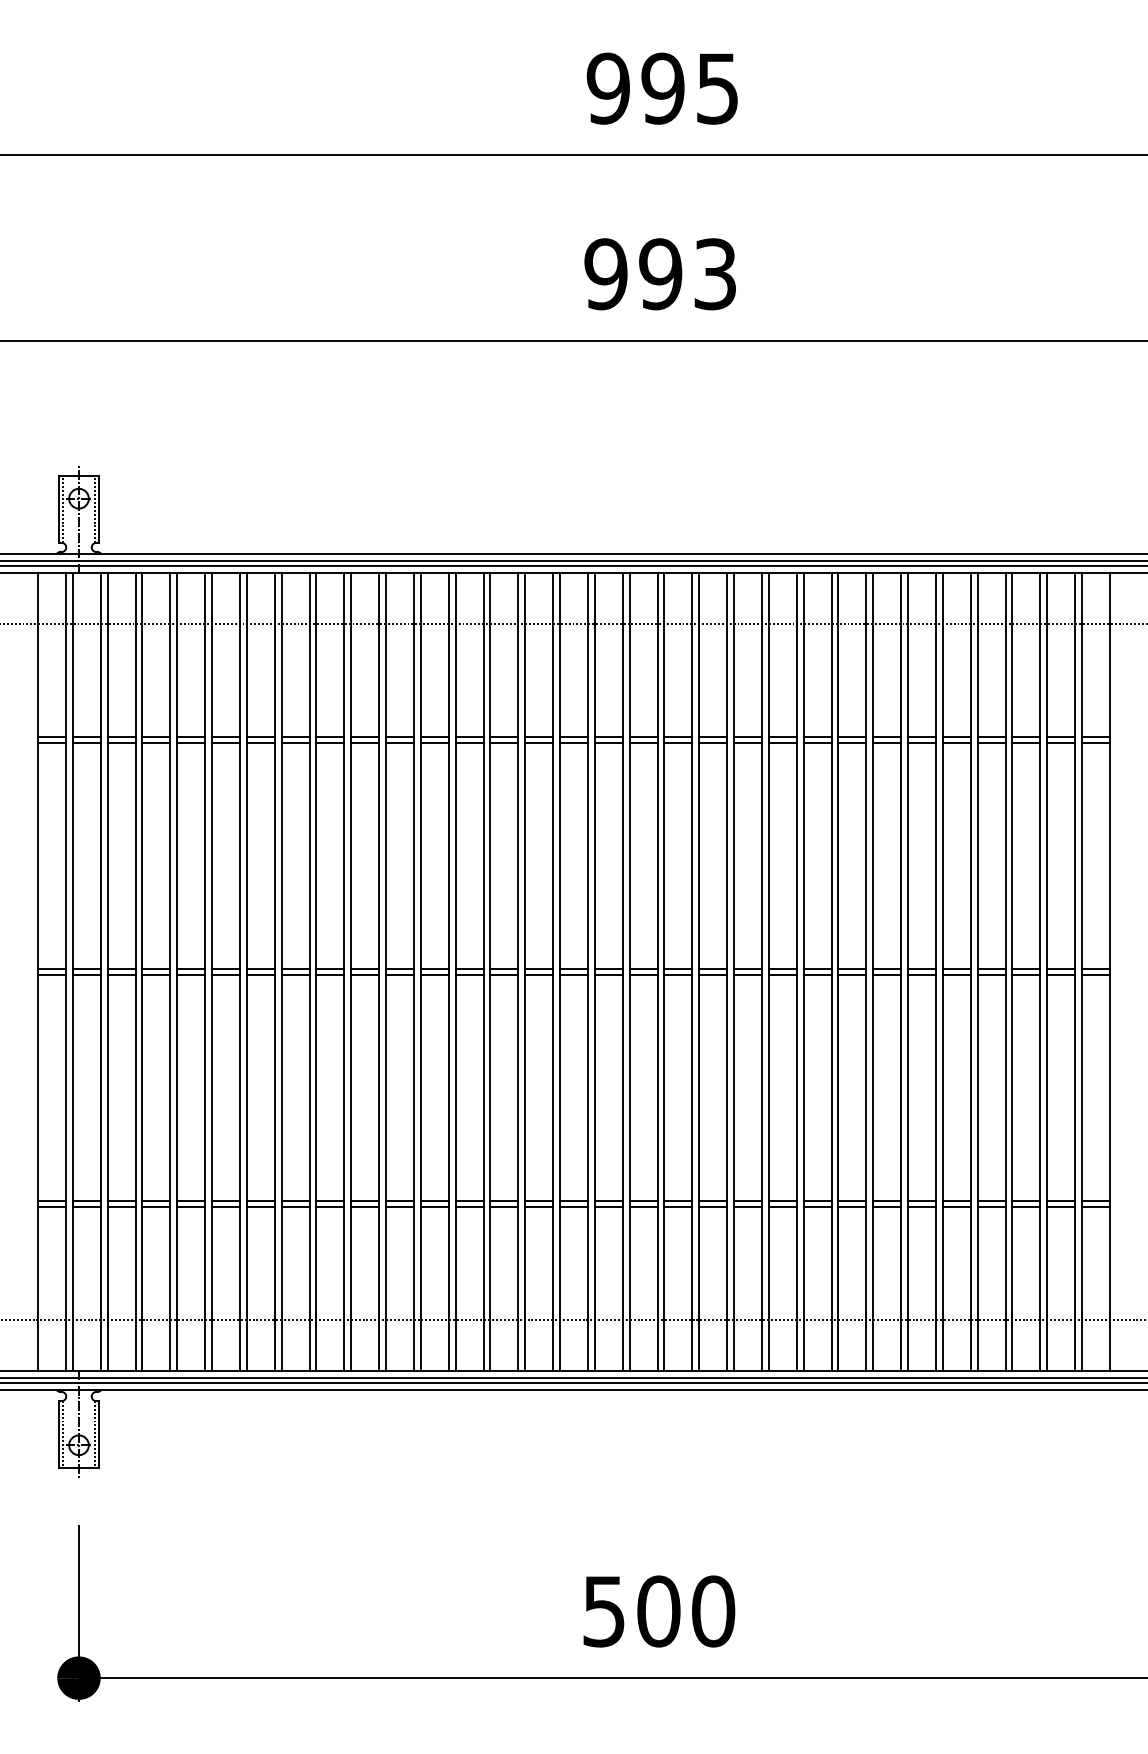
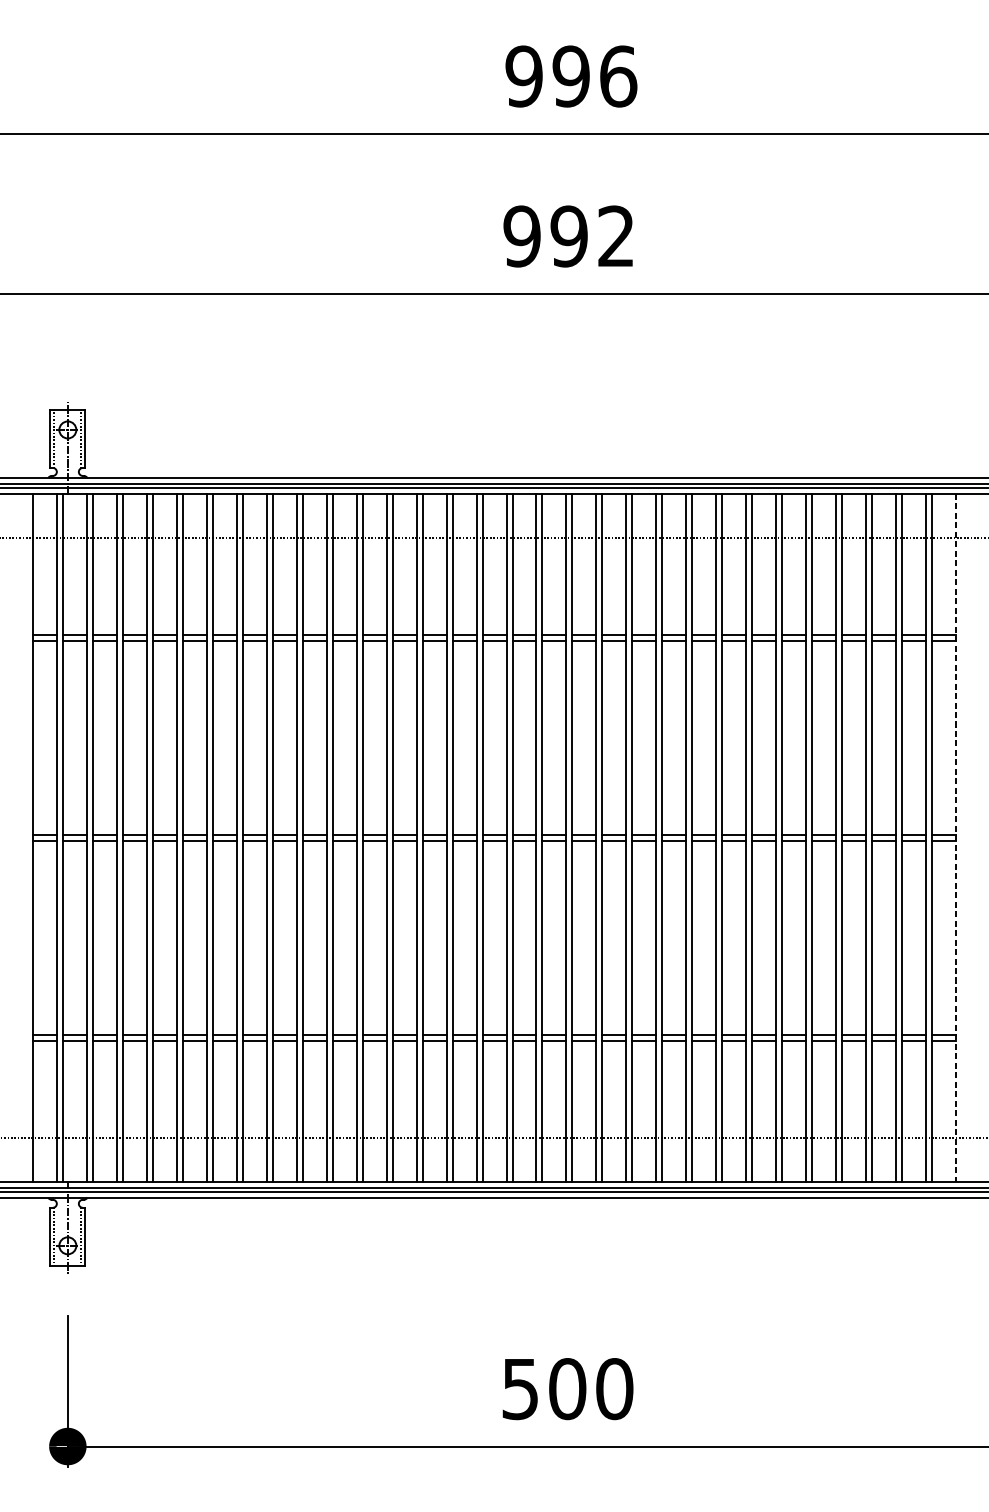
text: (717, 88) -> (618, 76), 995 -> 996
text: (714, 274) -> (615, 236), 993 -> 992
line: (1109, 972) -> (956, 838), solid -> dashed

